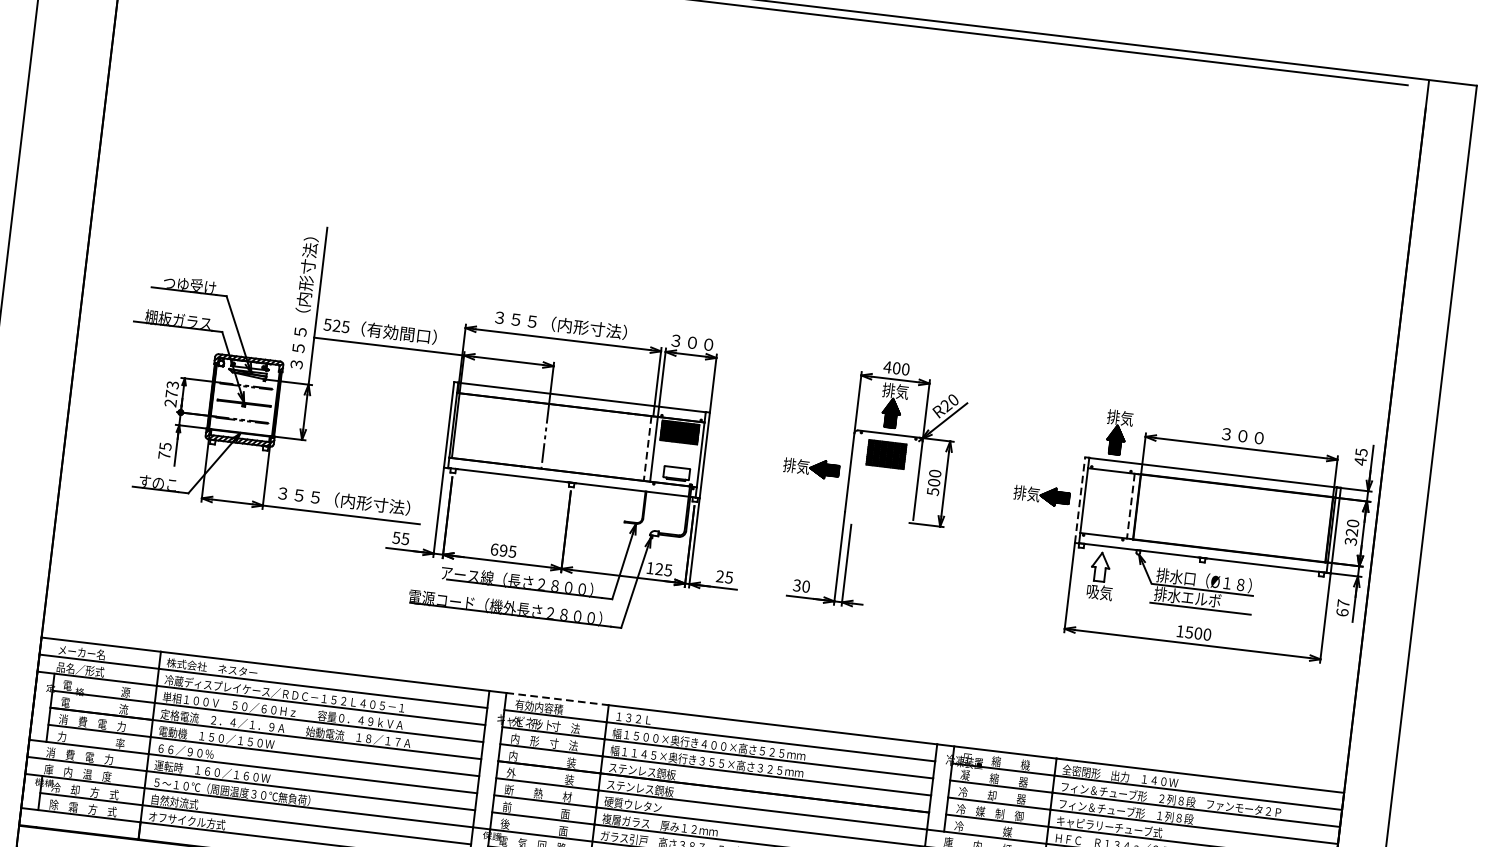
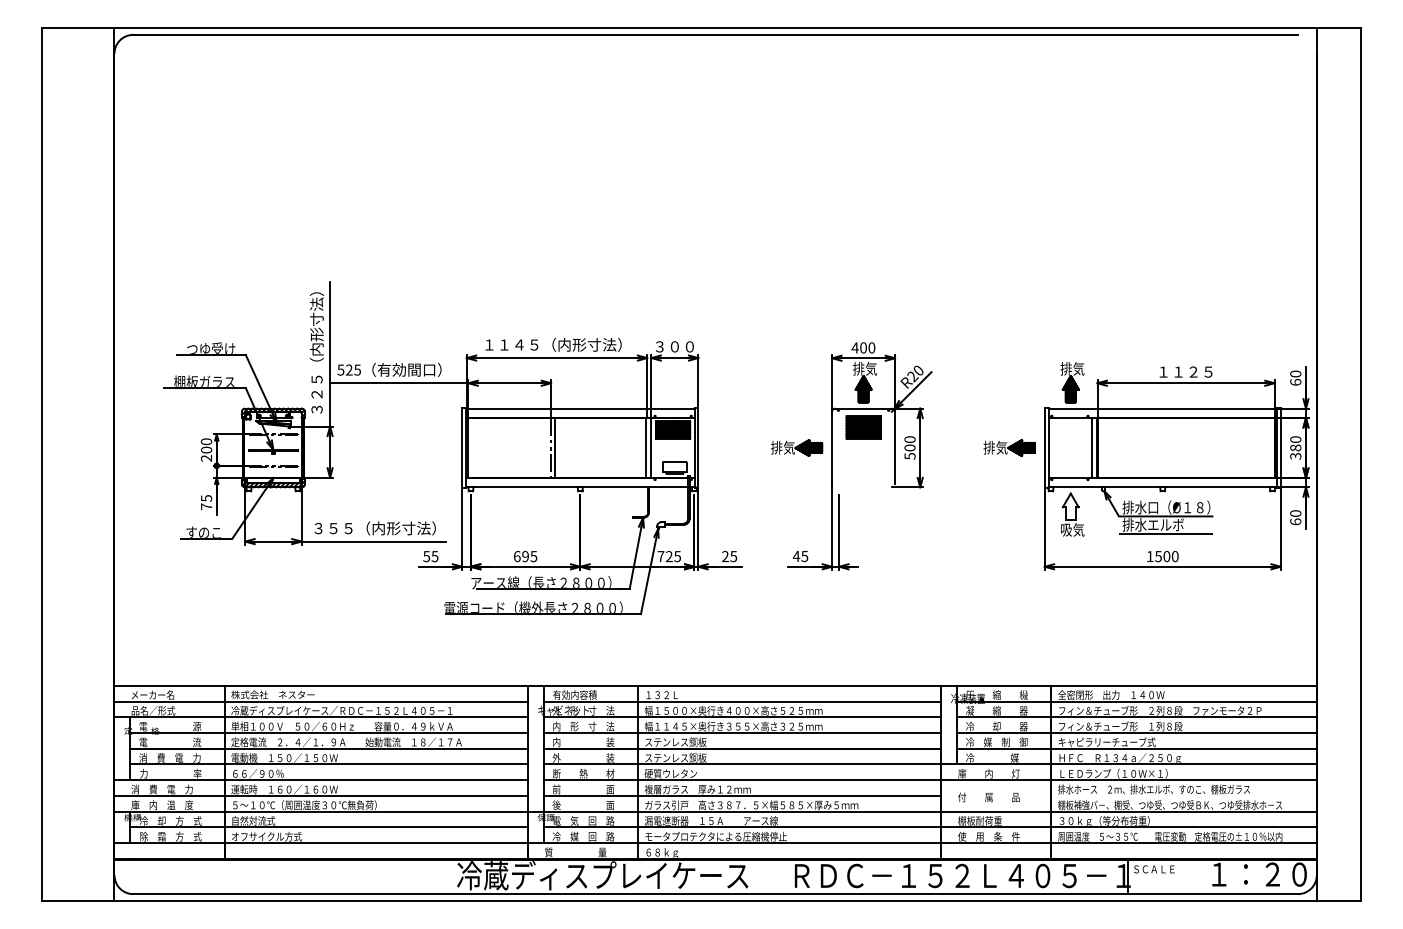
text: (561, 324) -> (553, 344), ３５５（内形寸法） -> １１４５（内形寸法）
text: (298, 348) -> (316, 394), ３５５（内形寸法） -> ３２５（内形寸法）
text: (172, 389) -> (206, 445), 273 -> 200
text: (1242, 435) -> (1185, 371), ３００ -> １１２５
line: (549, 436) -> (554, 447), added
line: (647, 448) -> (645, 447), dashed -> solid
text: (1360, 457) -> (1295, 378), 45 -> 60
line: (1079, 499) -> (1044, 447), dashed -> solid
line: (1130, 505) -> (1091, 447), dashed -> solid
text: (1351, 531) -> (1295, 447), 320 -> 380
text: (649, 568) -> (660, 556), 125 -> 725
text: (801, 586) -> (800, 556), 30 -> 45
text: (1343, 603) -> (1295, 513), 67 -> 60
line: (558, 698) -> (591, 685), dashed -> solid

